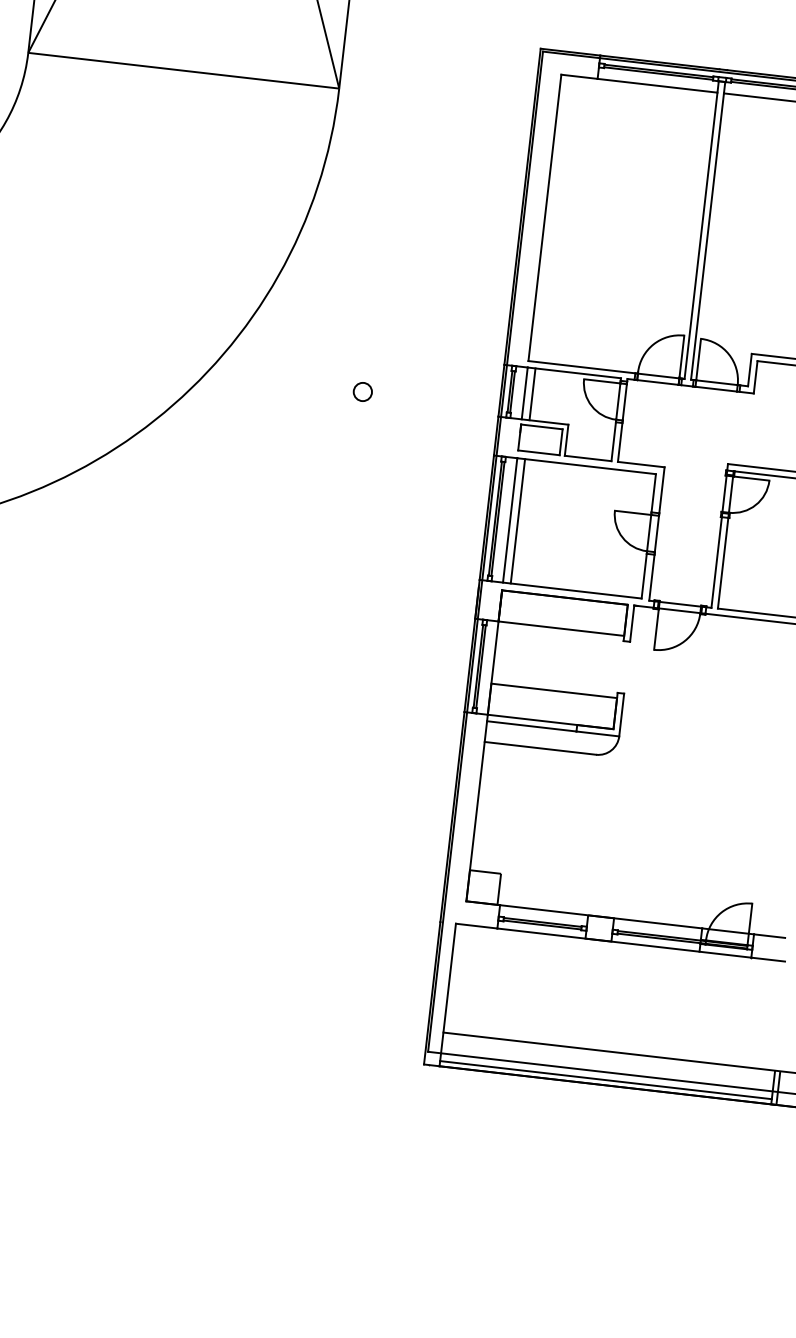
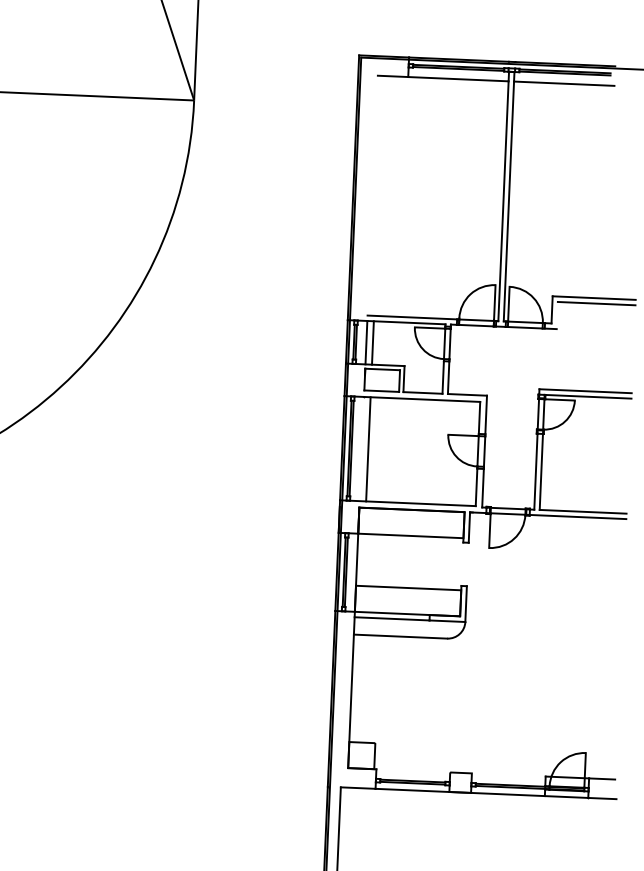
line: (544, 217) -> (372, 195), removed
line: (755, 377) -> (557, 315), removed
part: (362, 391) -> (231, 350), removed
line: (510, 520) -> (362, 449), removed
line: (601, 916) -> (461, 772), removed

